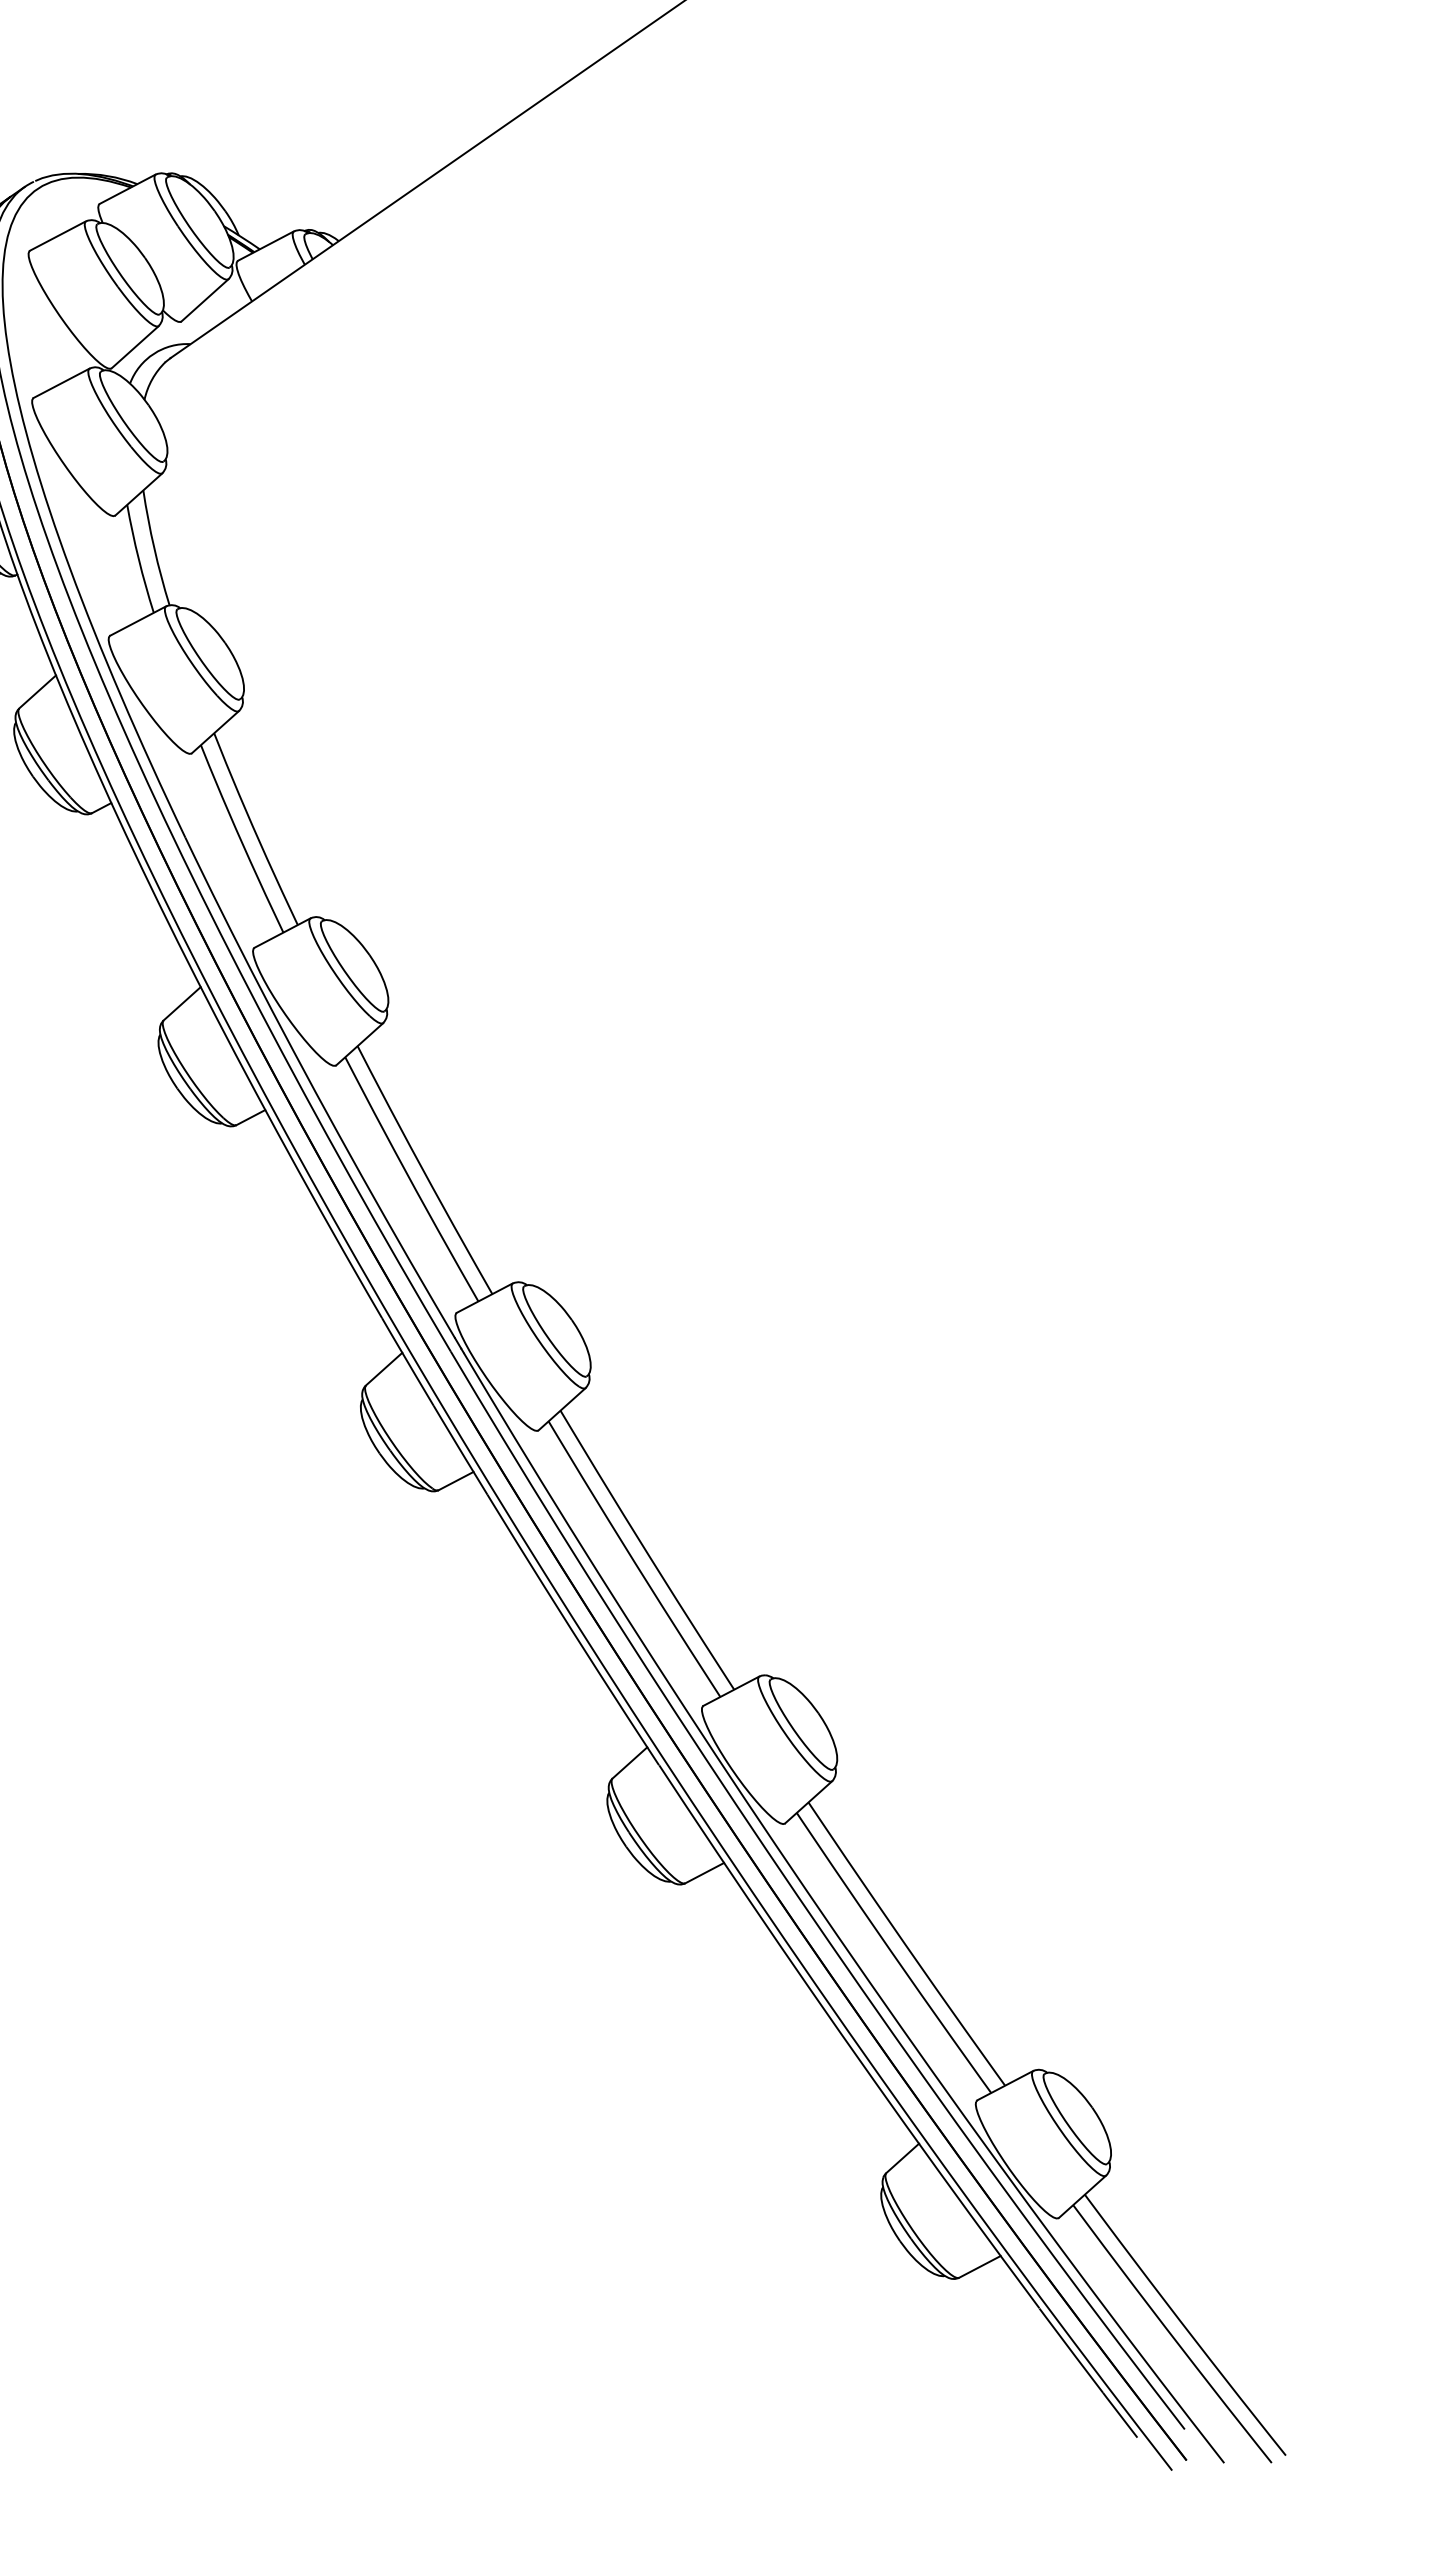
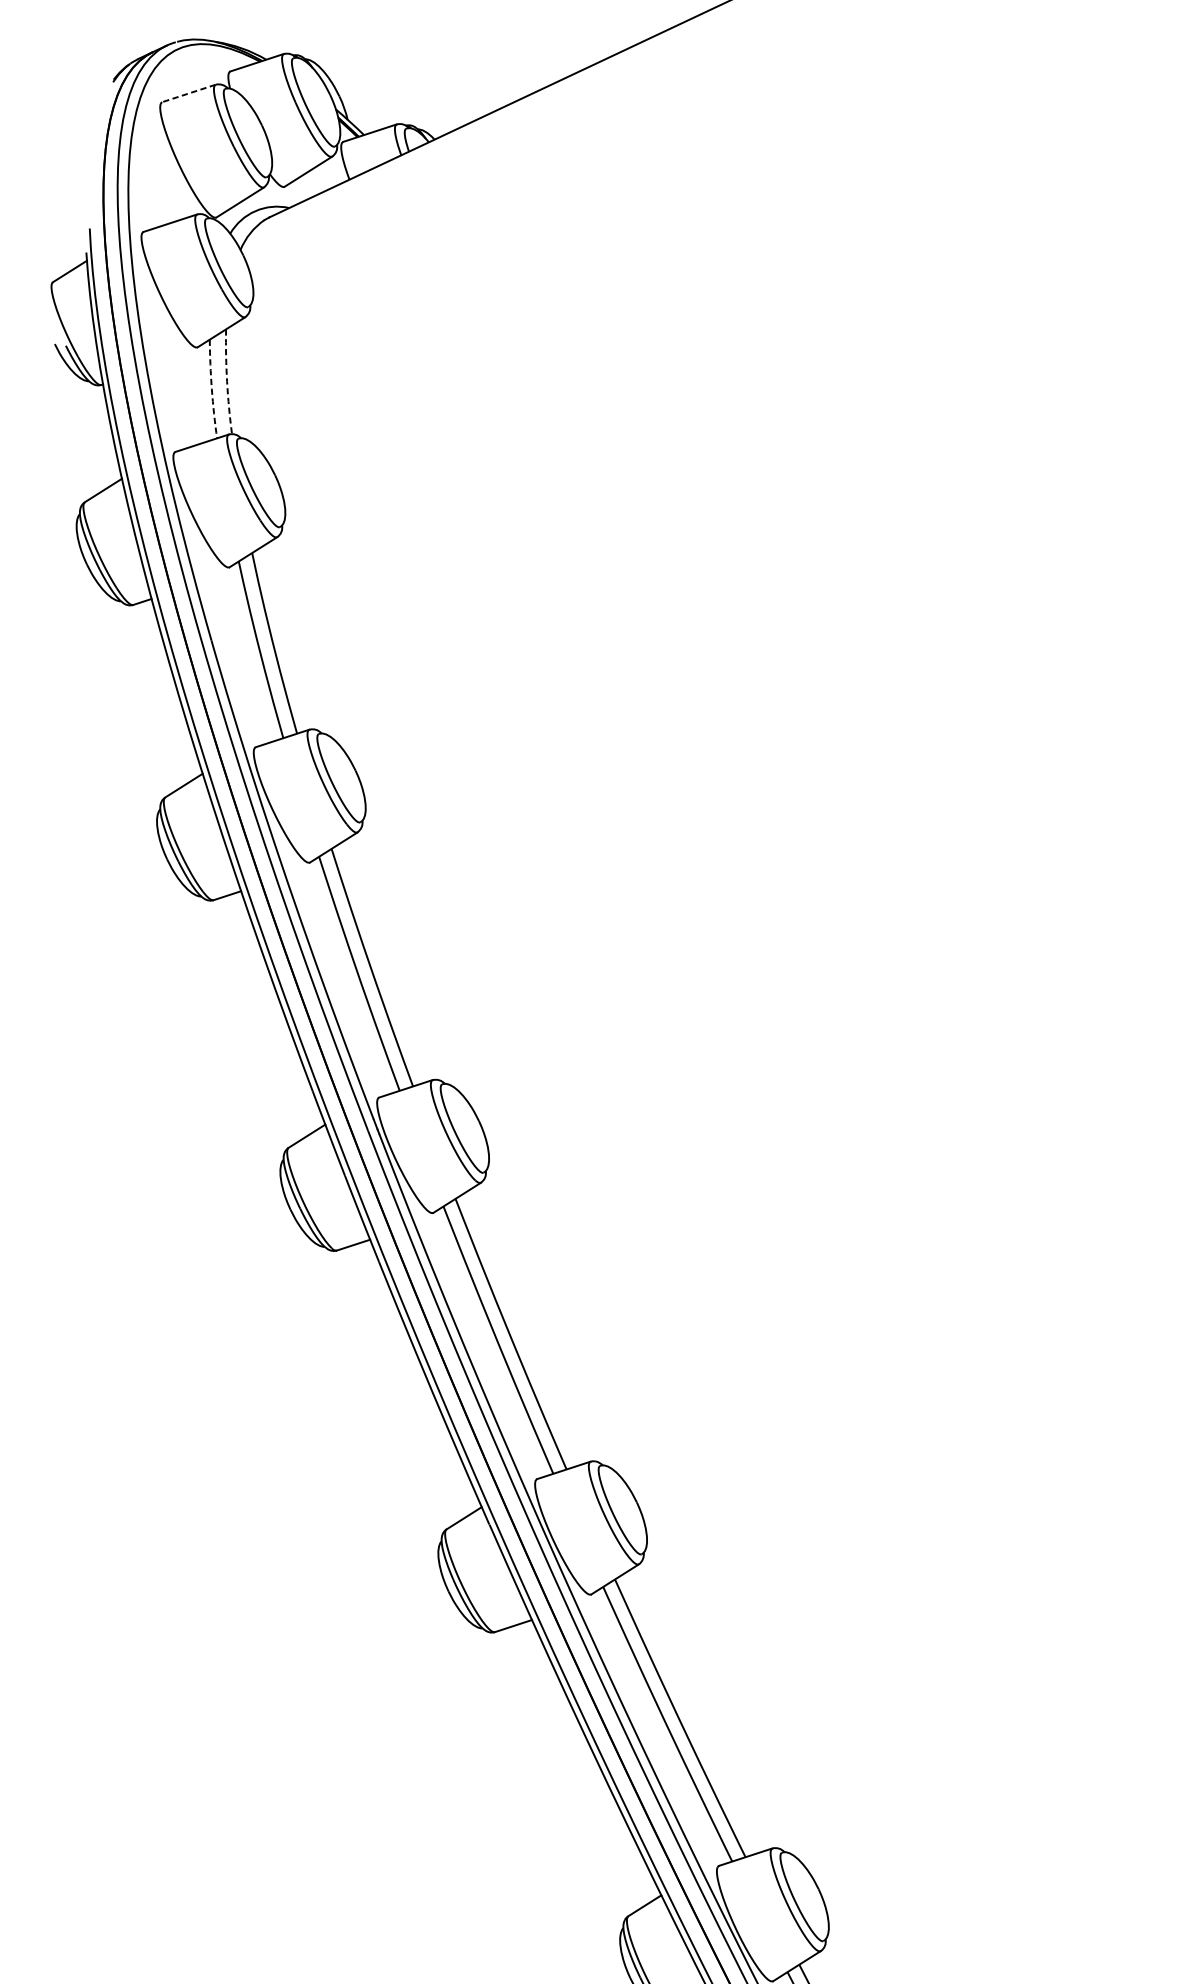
line: (58, 236) -> (189, 93), solid -> dashed
arc: (154, 548) -> (227, 382), solid -> dashed
arc: (138, 559) -> (211, 389), solid -> dashed

